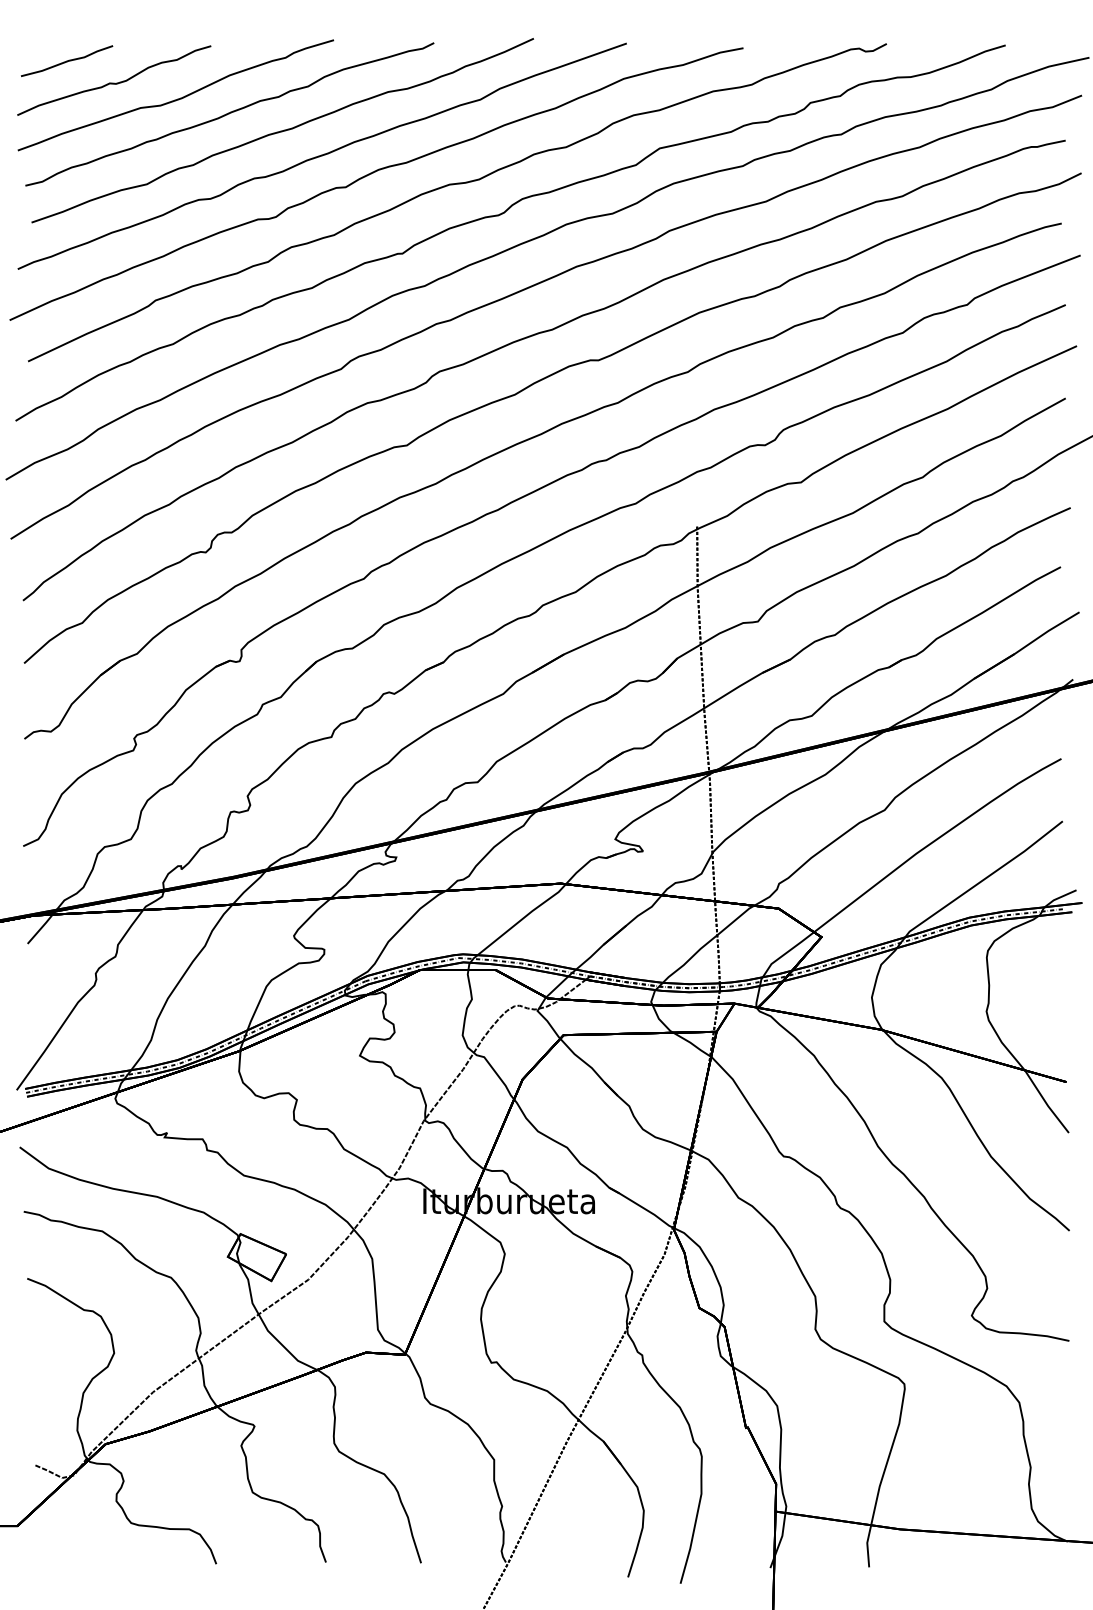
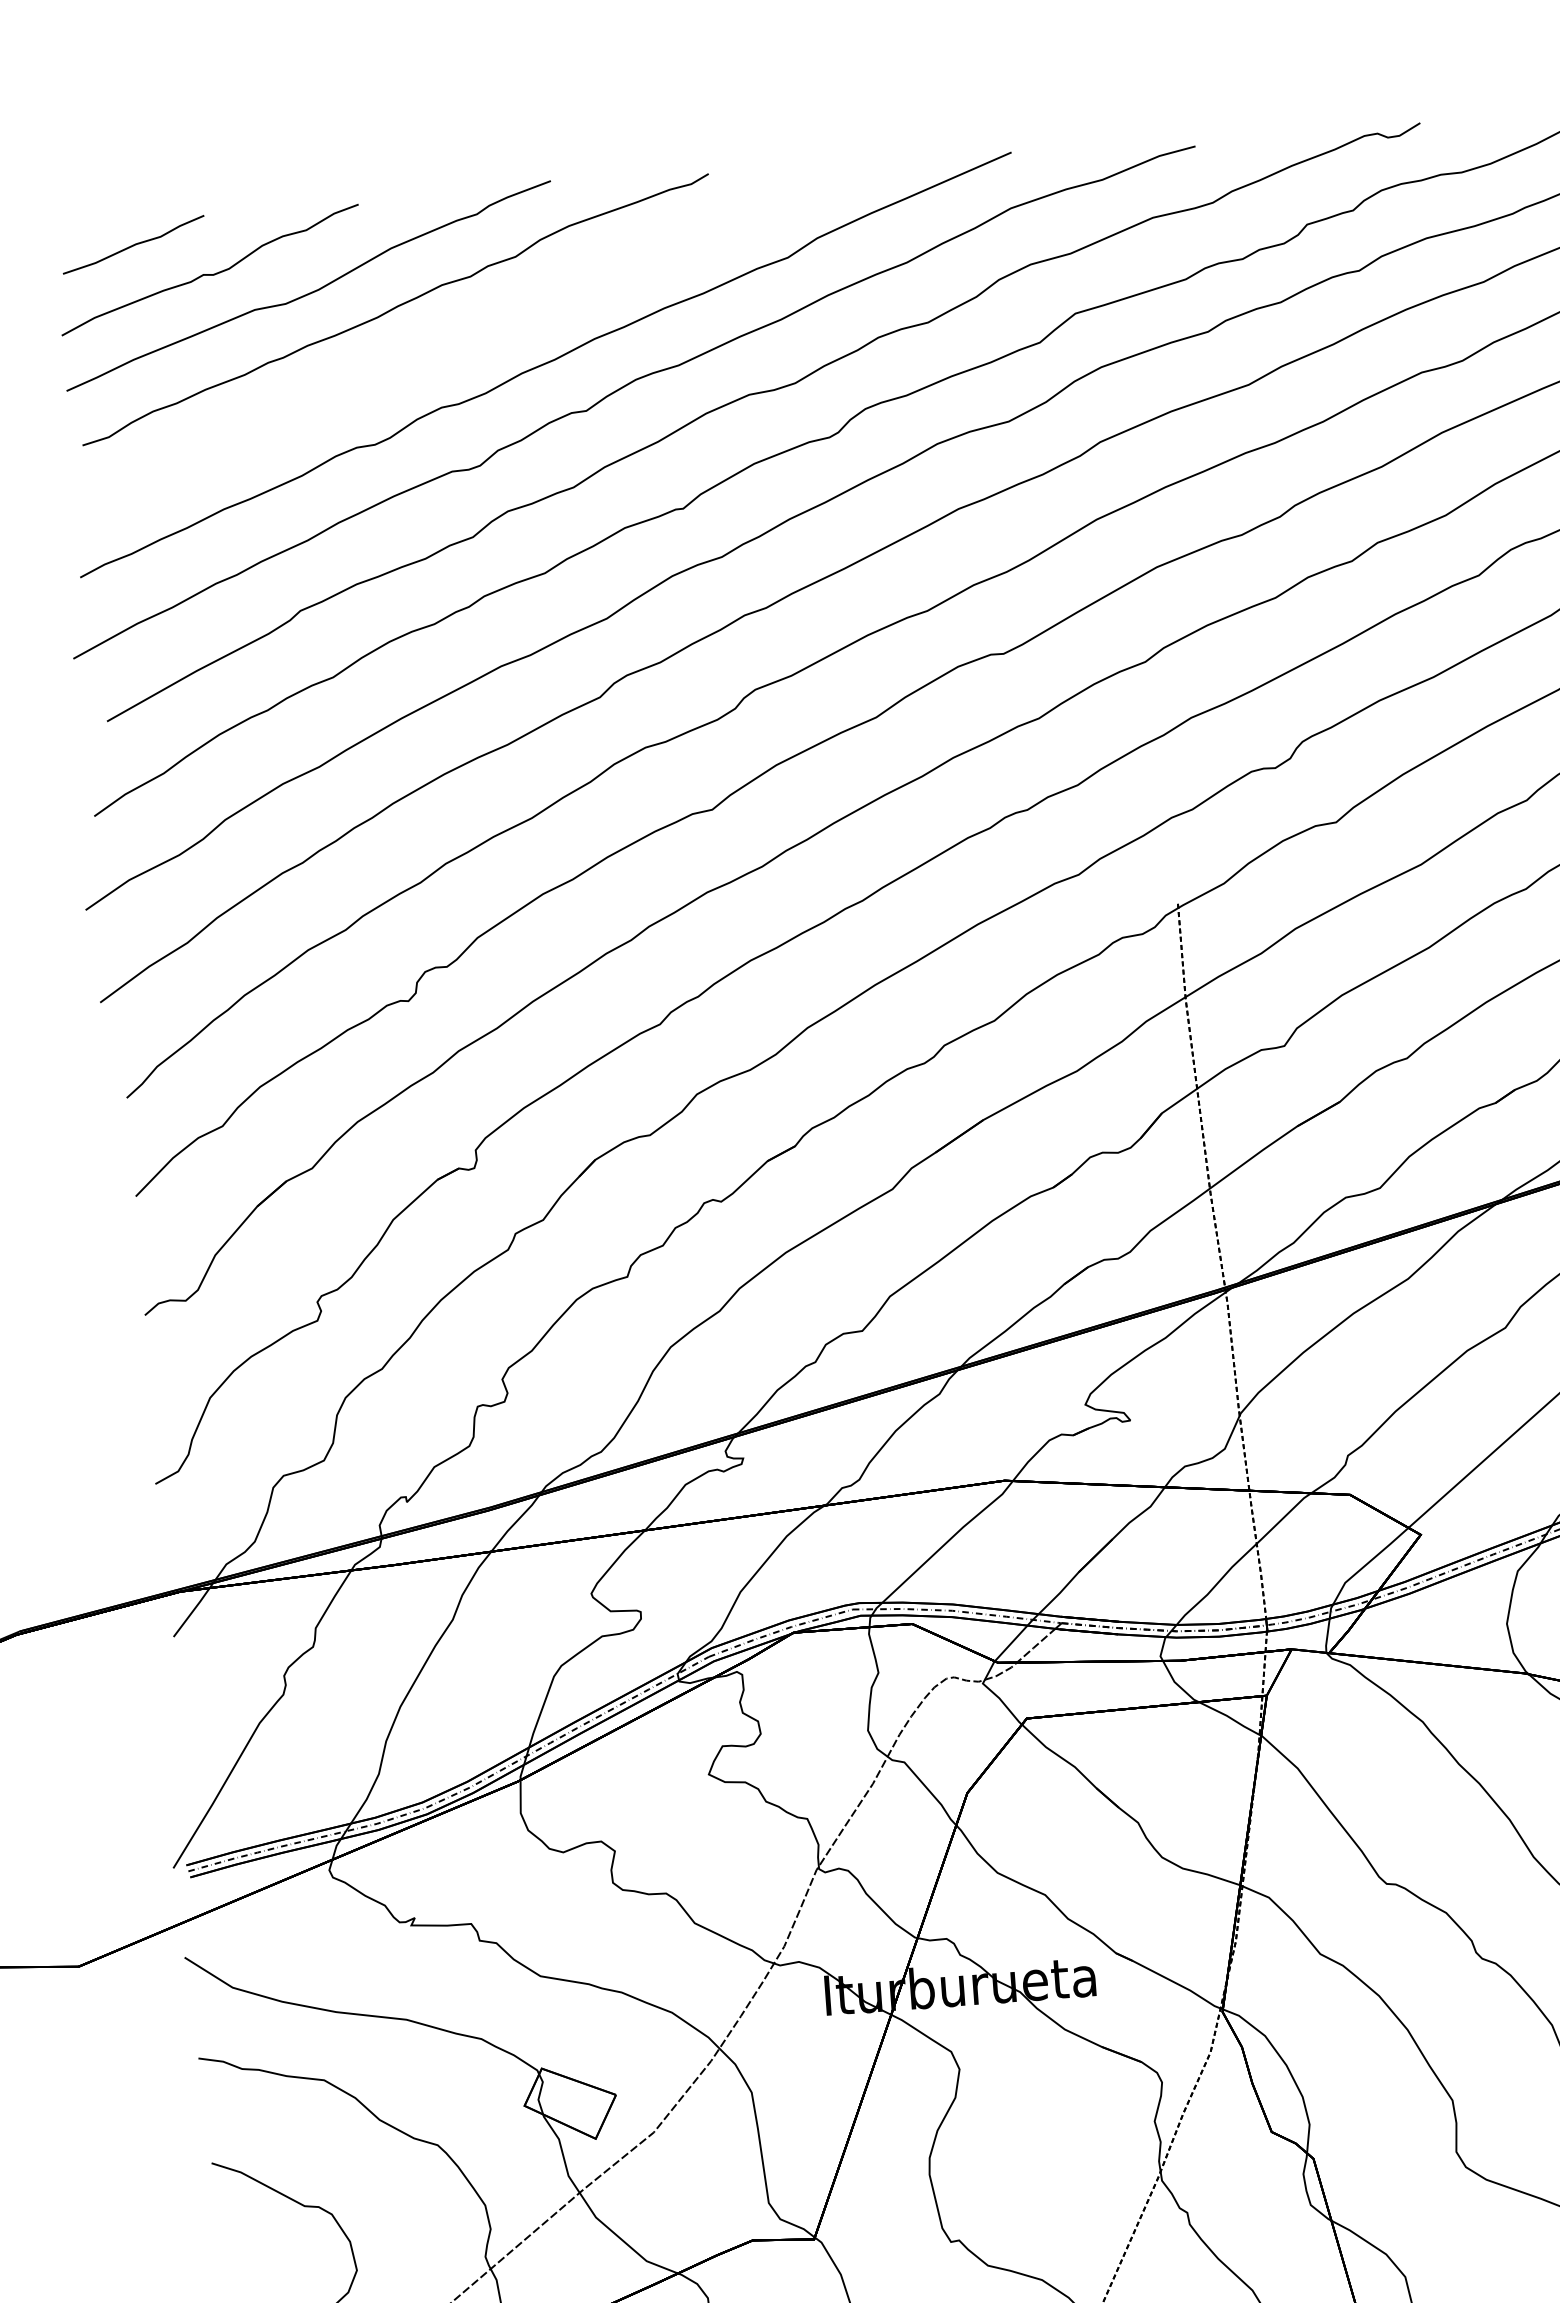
curve: (282, 130) -> (480, 328), removed

